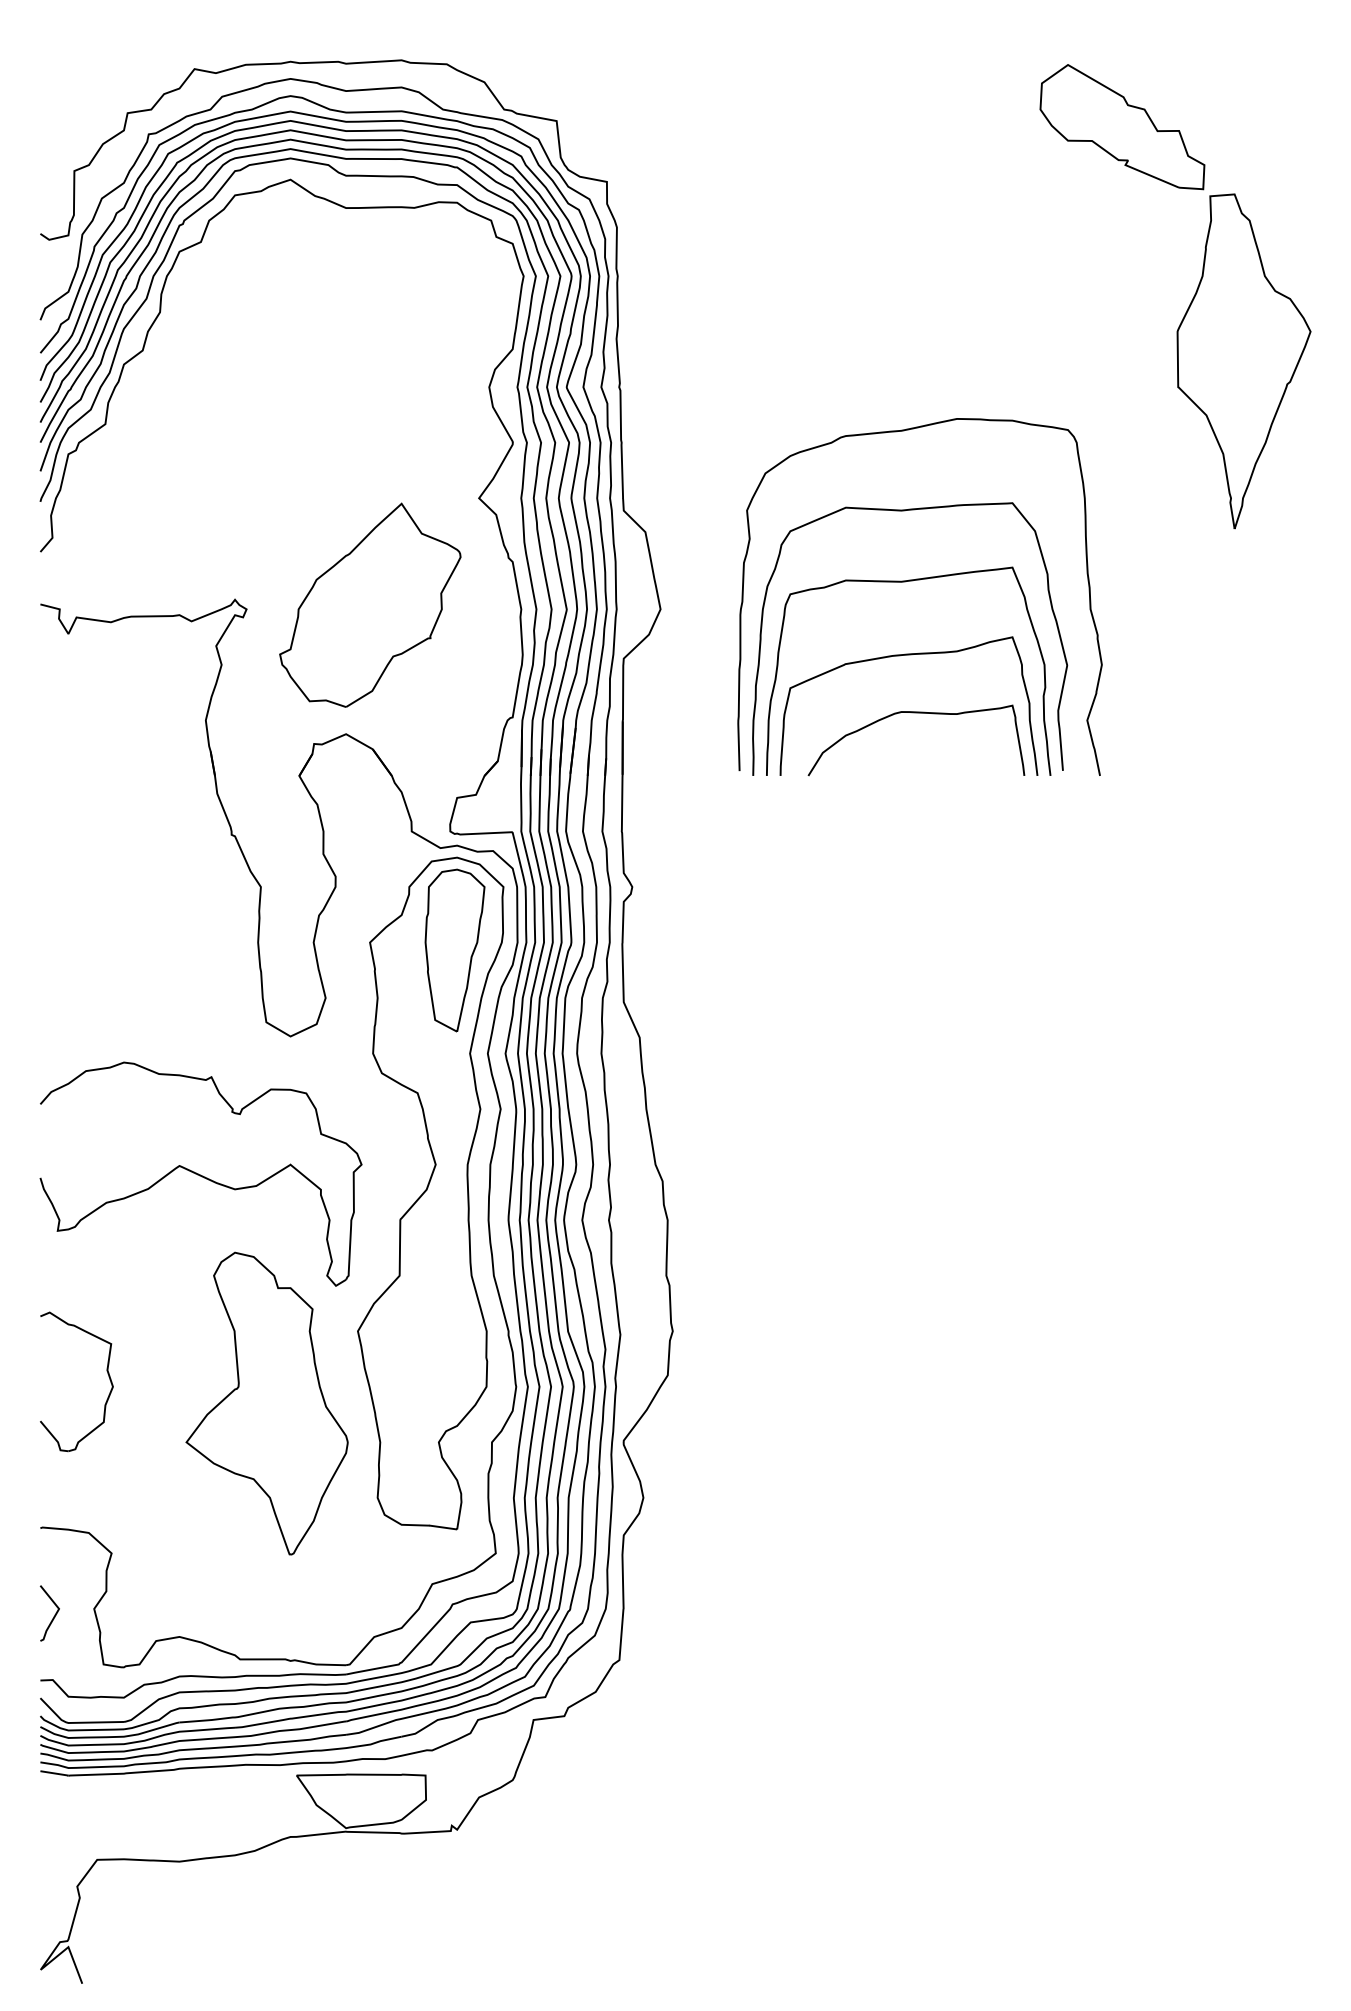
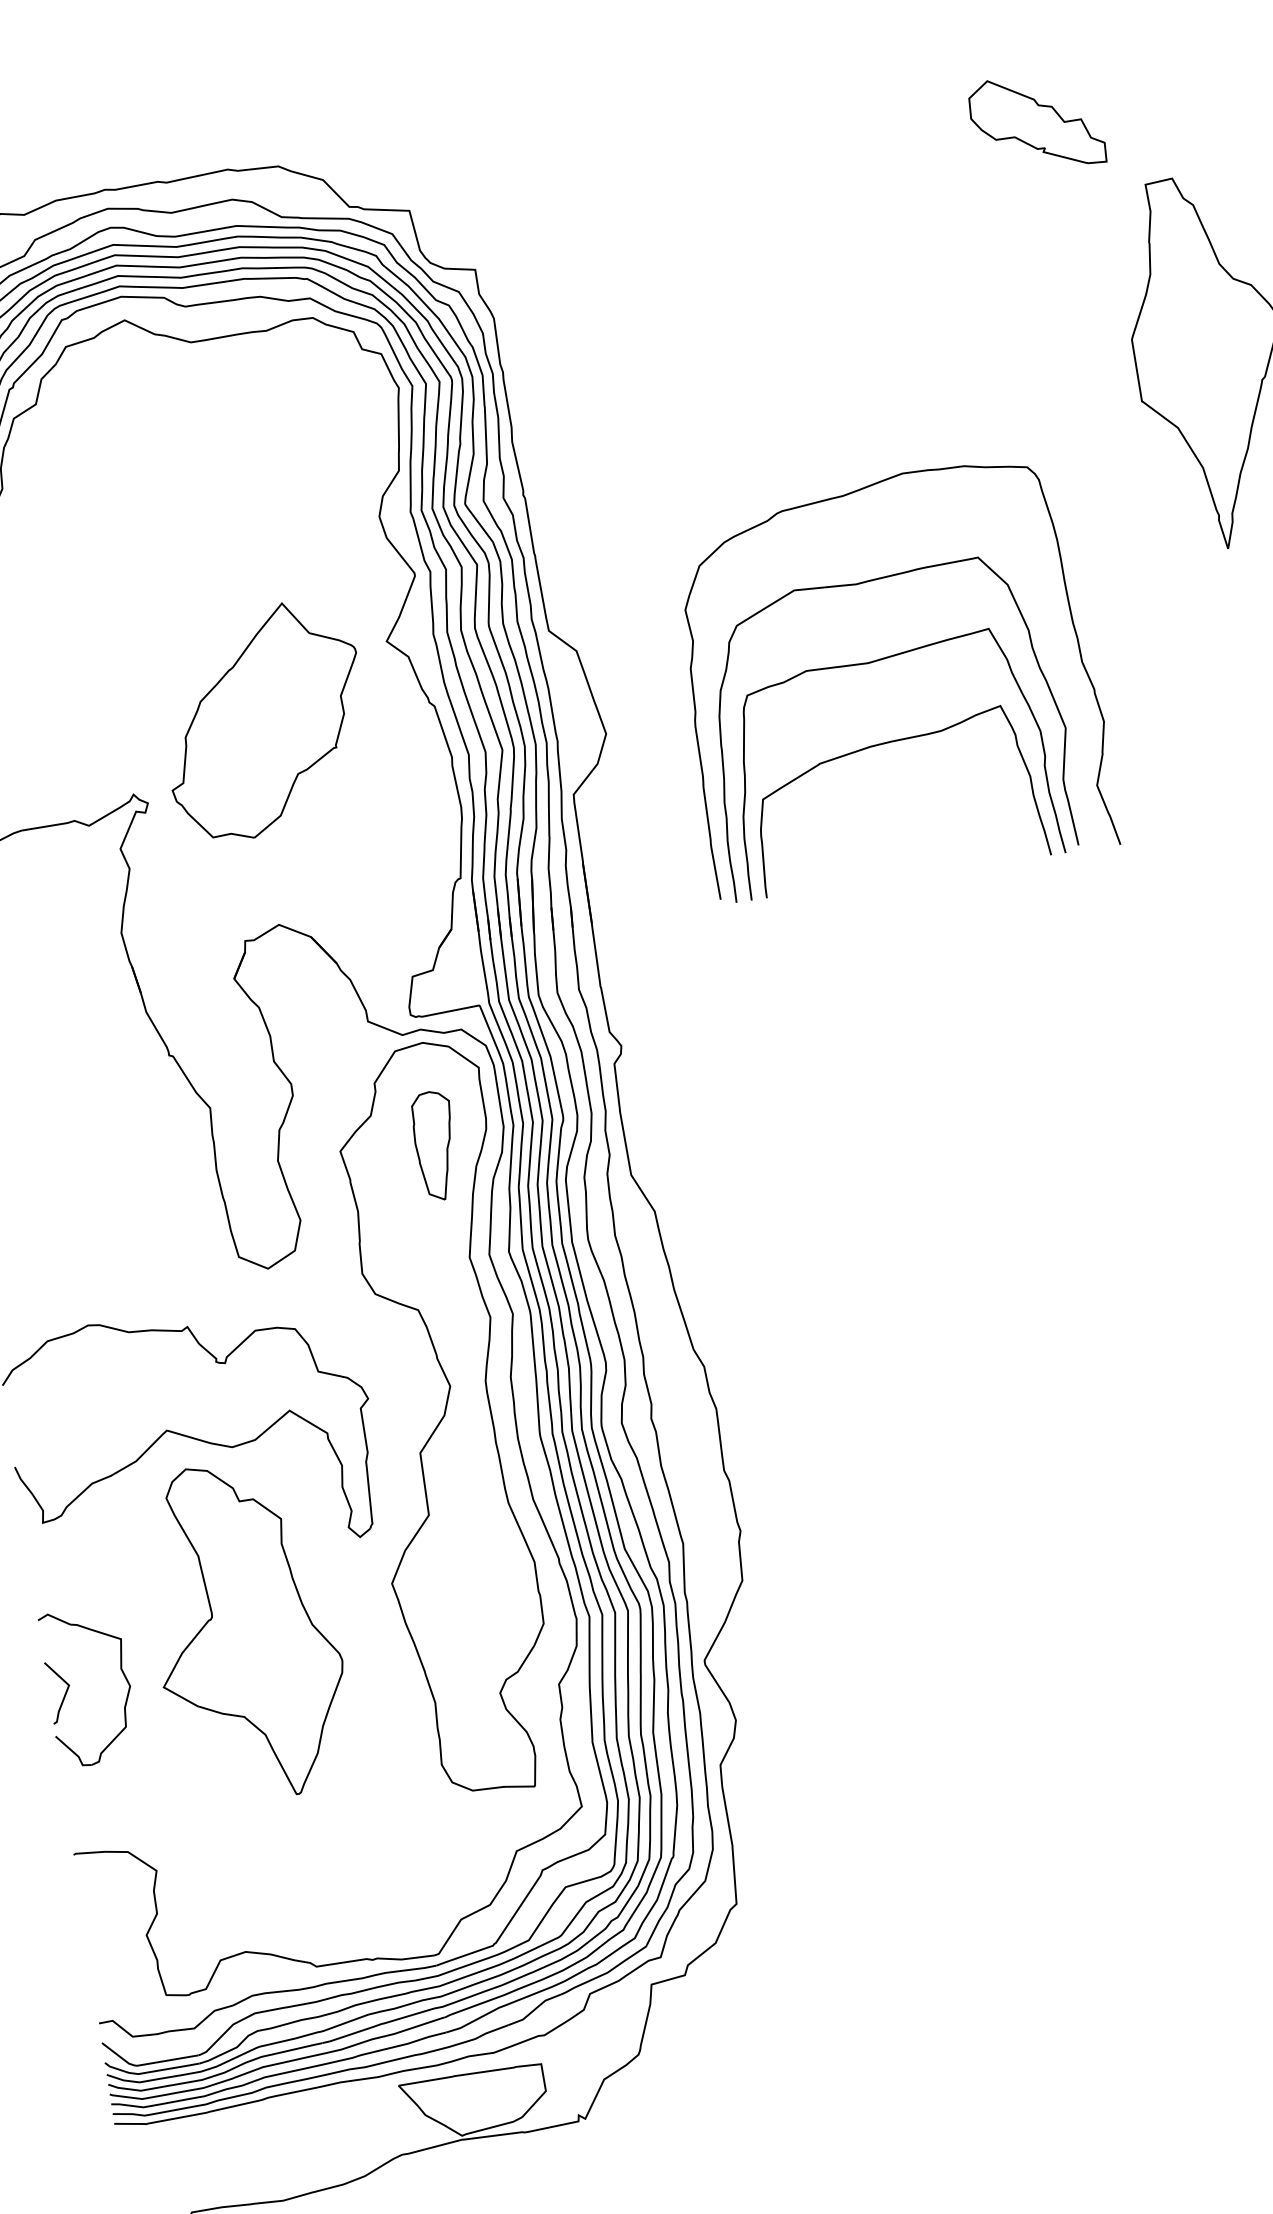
part: (1122, 127) -> (1036, 123), size x0.7
part: (370, 604) -> (264, 720), moved
curve: (916, 713) -> (906, 806), removed
part: (454, 950) -> (435, 1146), size x0.6
part: (266, 1403) -> (245, 1631), moved
line: (53, 1616) -> (64, 1694), moved

